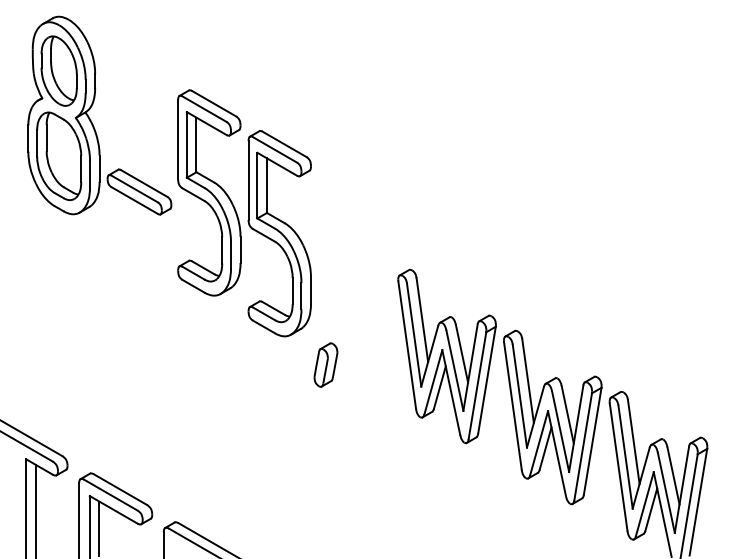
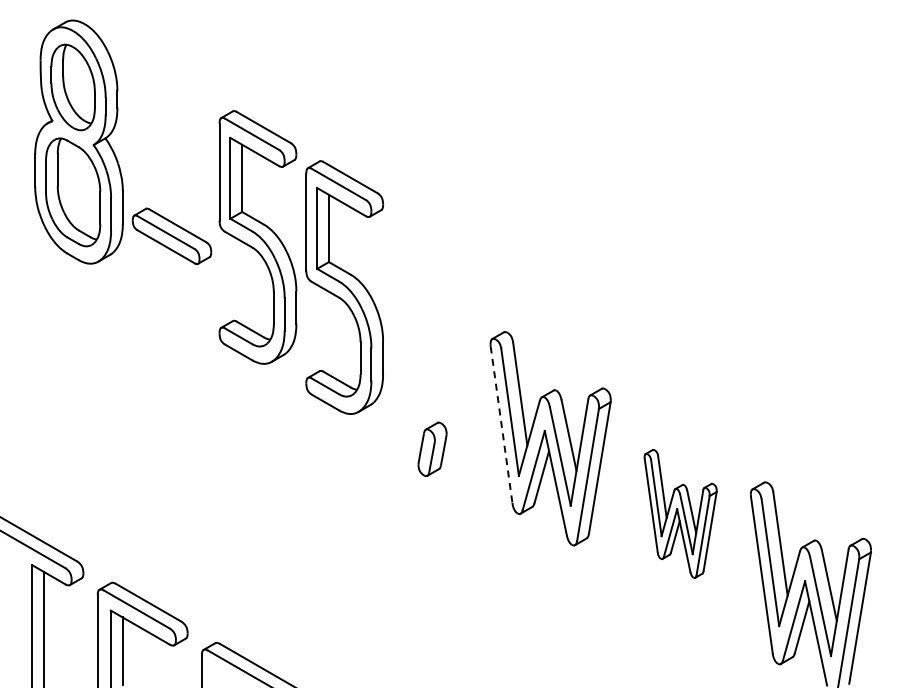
line: (407, 344) -> (501, 424), solid -> dashed
part: (325, 364) -> (432, 448), moved
part: (552, 417) -> (680, 513), size x0.6

